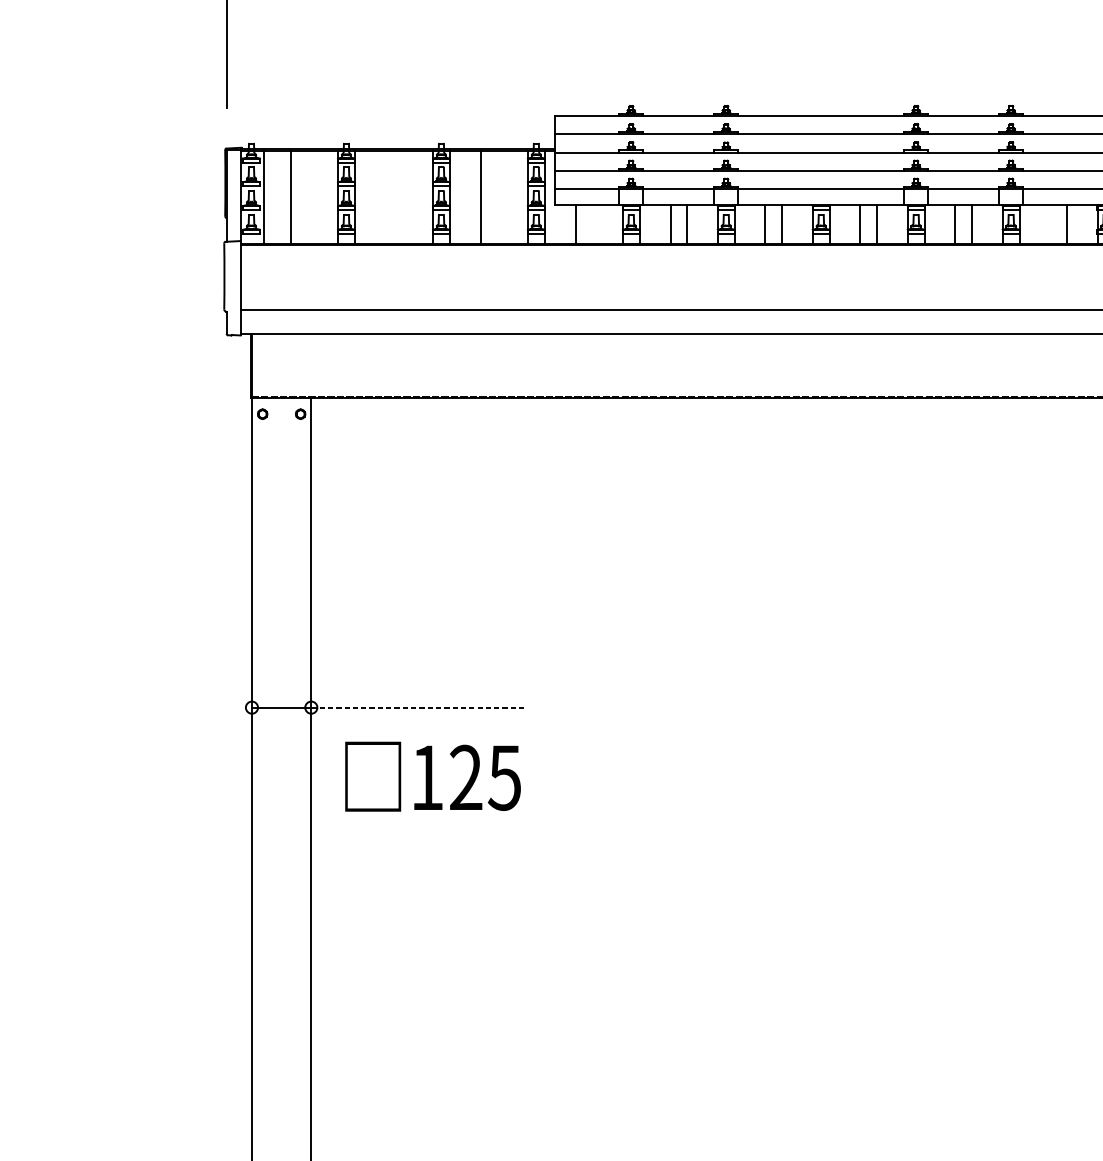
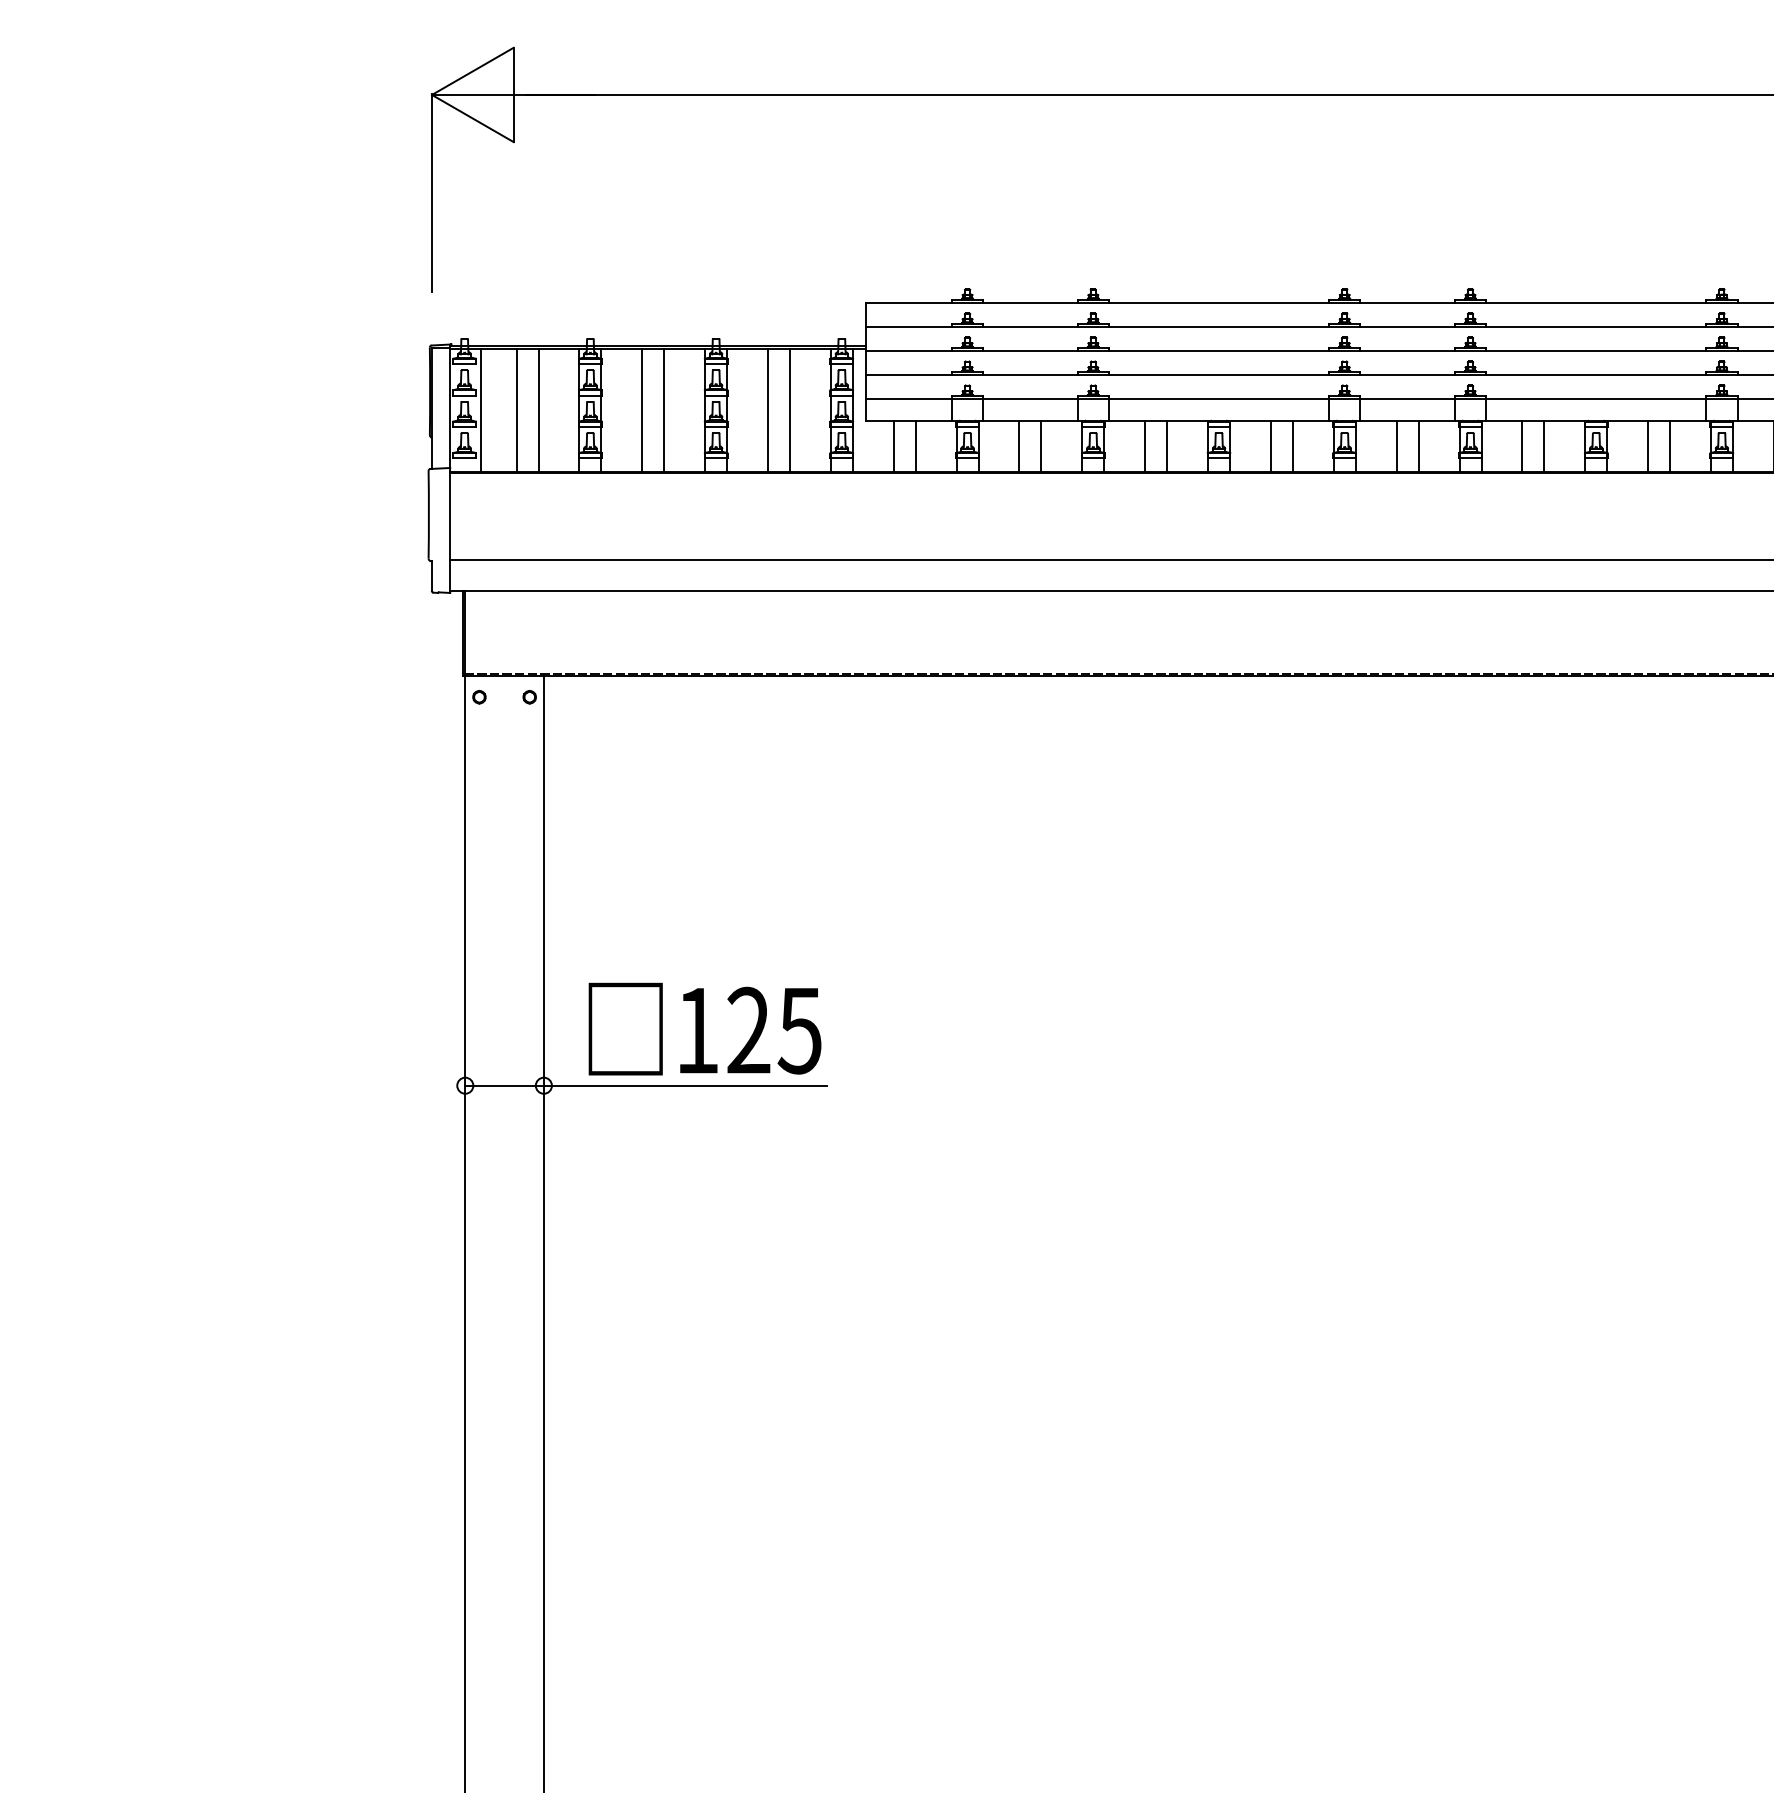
line: (307, 196) -> (538, 409), added
line: (385, 196) -> (642, 409), added
line: (402, 196) -> (664, 409), added
line: (497, 196) -> (790, 409), added
line: (592, 224) -> (915, 445), added
line: (1050, 224) -> (1522, 445), added
line: (418, 707) -> (685, 1085), dashed -> solid
text: (432, 776) -> (704, 1028), moved

